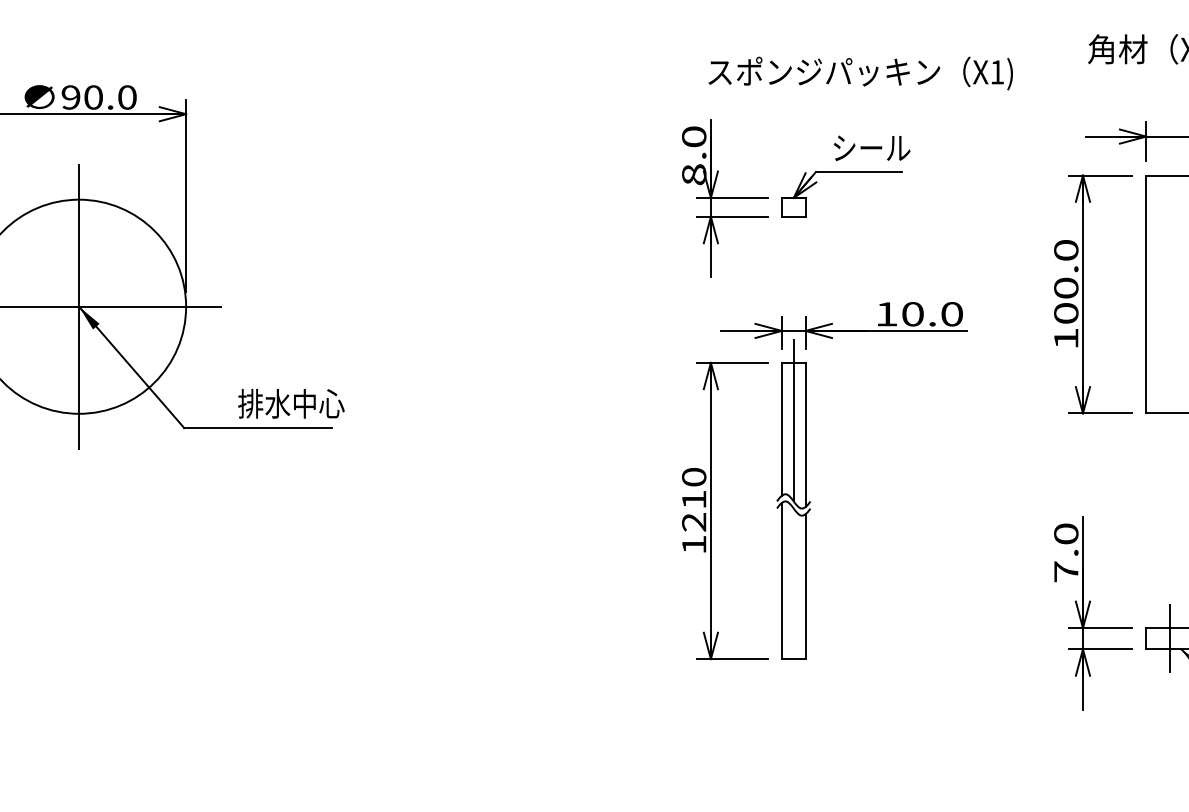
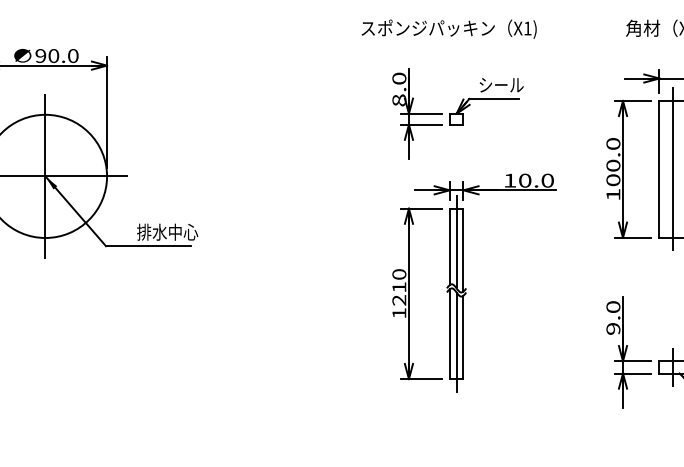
text: (859, 72) -> (448, 28), moved
line: (1170, 294) -> (673, 169), added
text: (1066, 571) -> (613, 328), 7.0 -> 9.0
line: (793, 595) -> (456, 342), added

